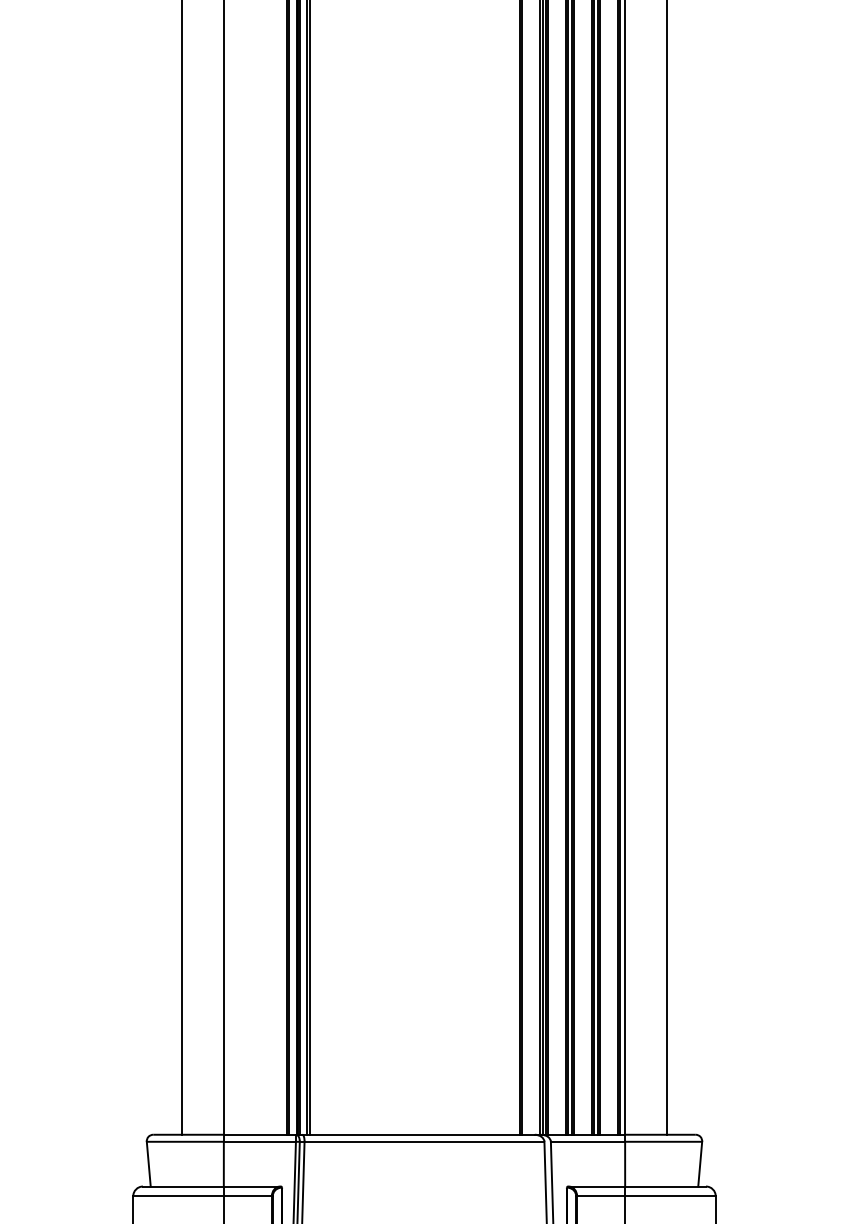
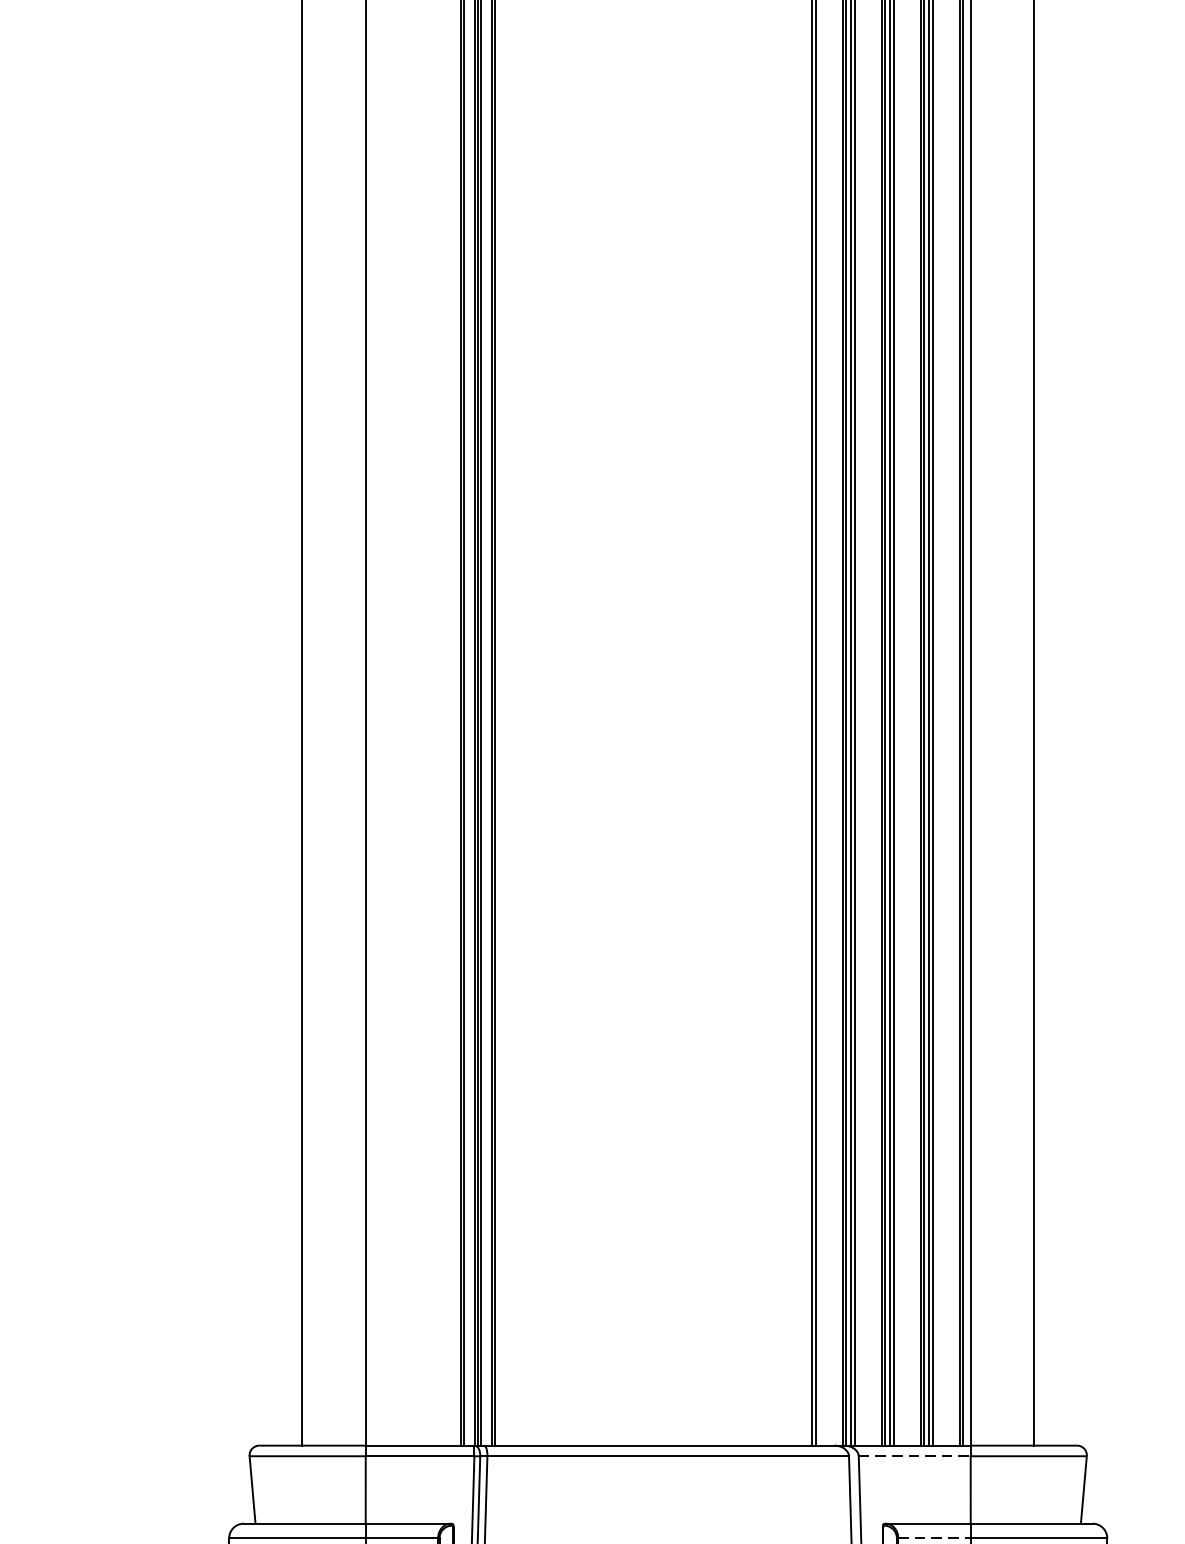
line: (588, 1141) -> (915, 1455), solid -> dashed
line: (601, 1196) -> (935, 1538), solid -> dashed

